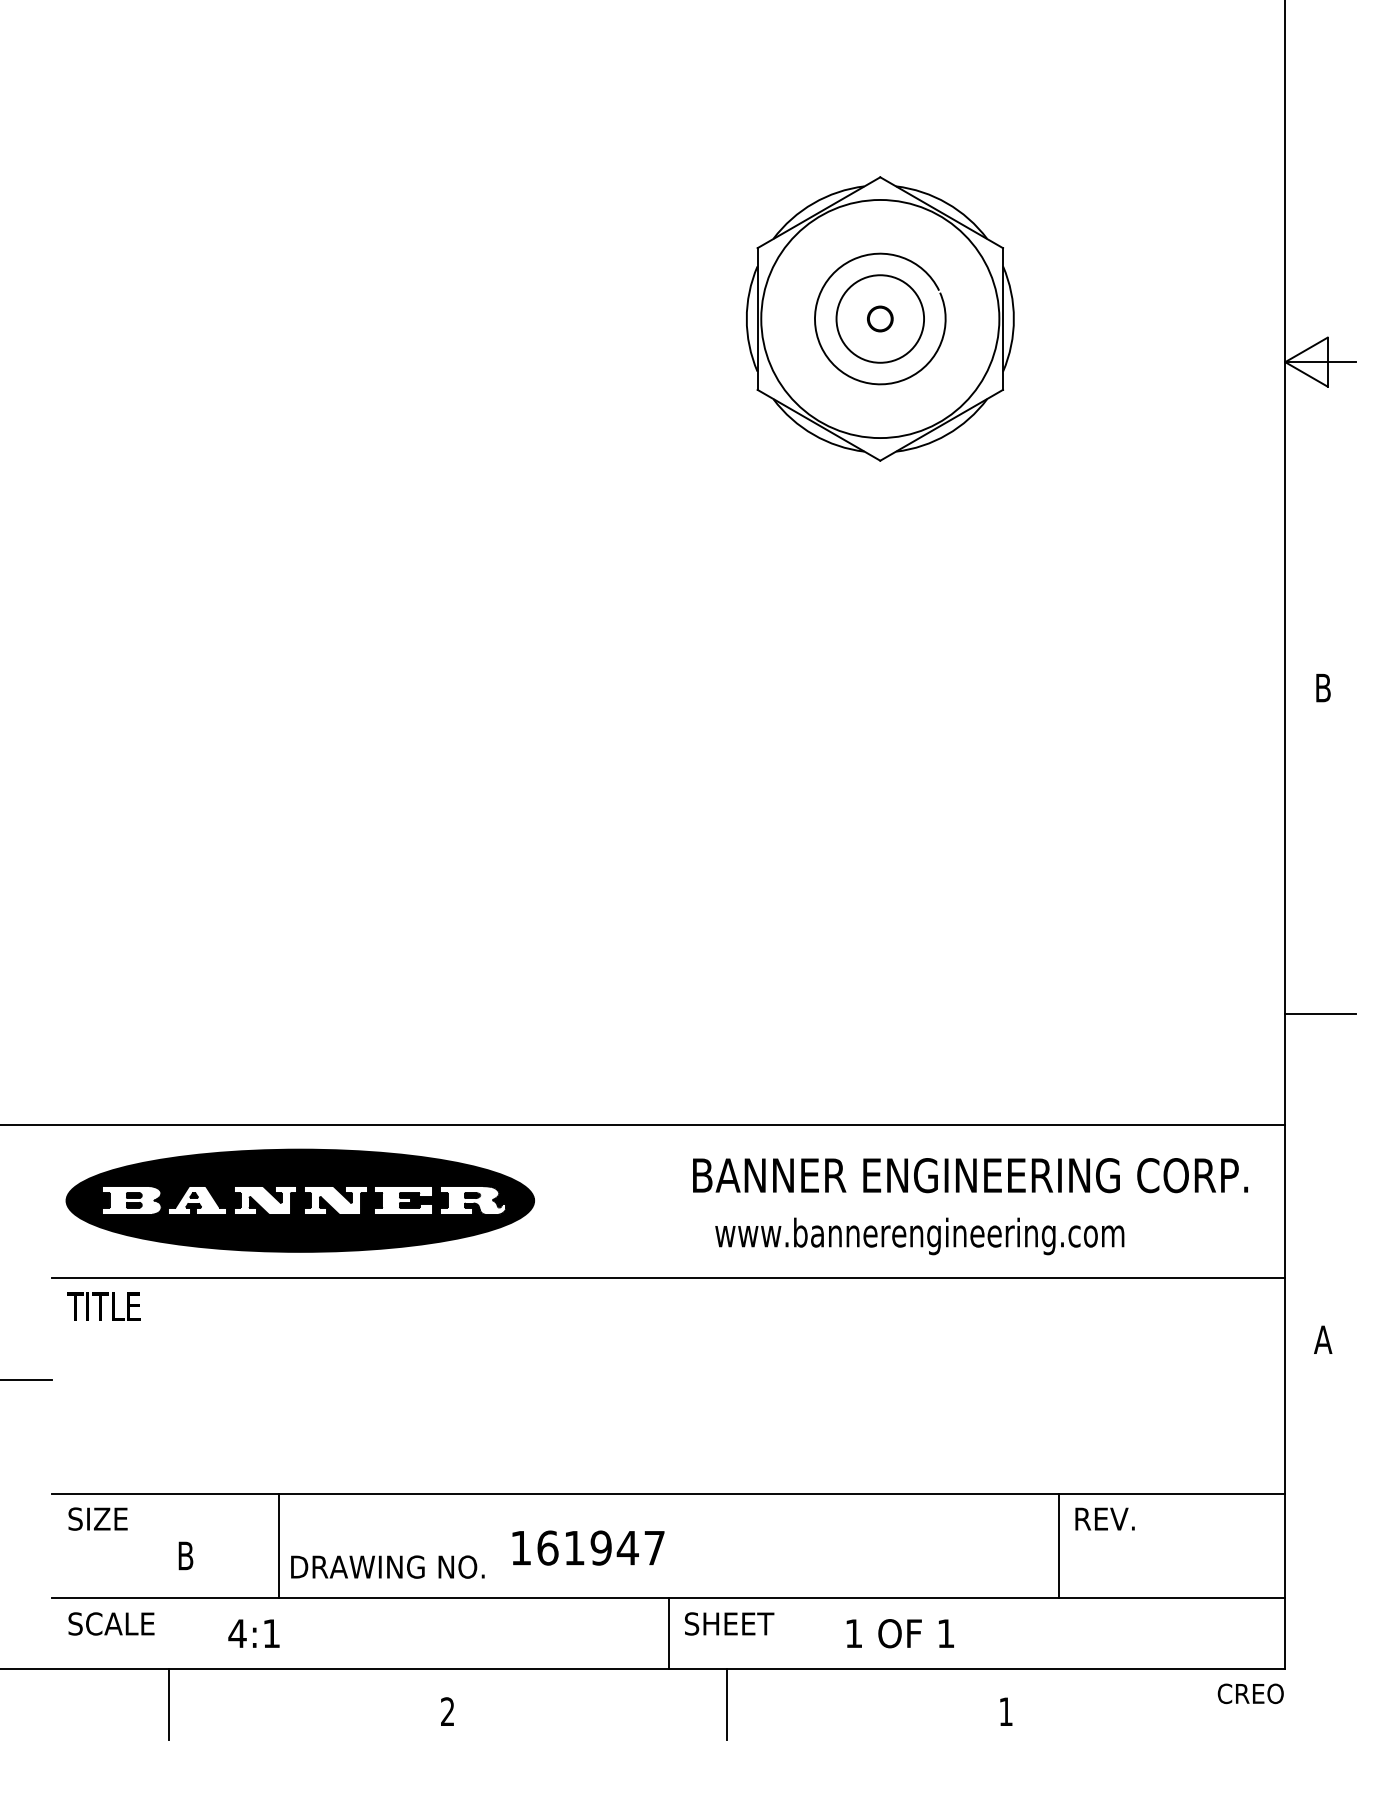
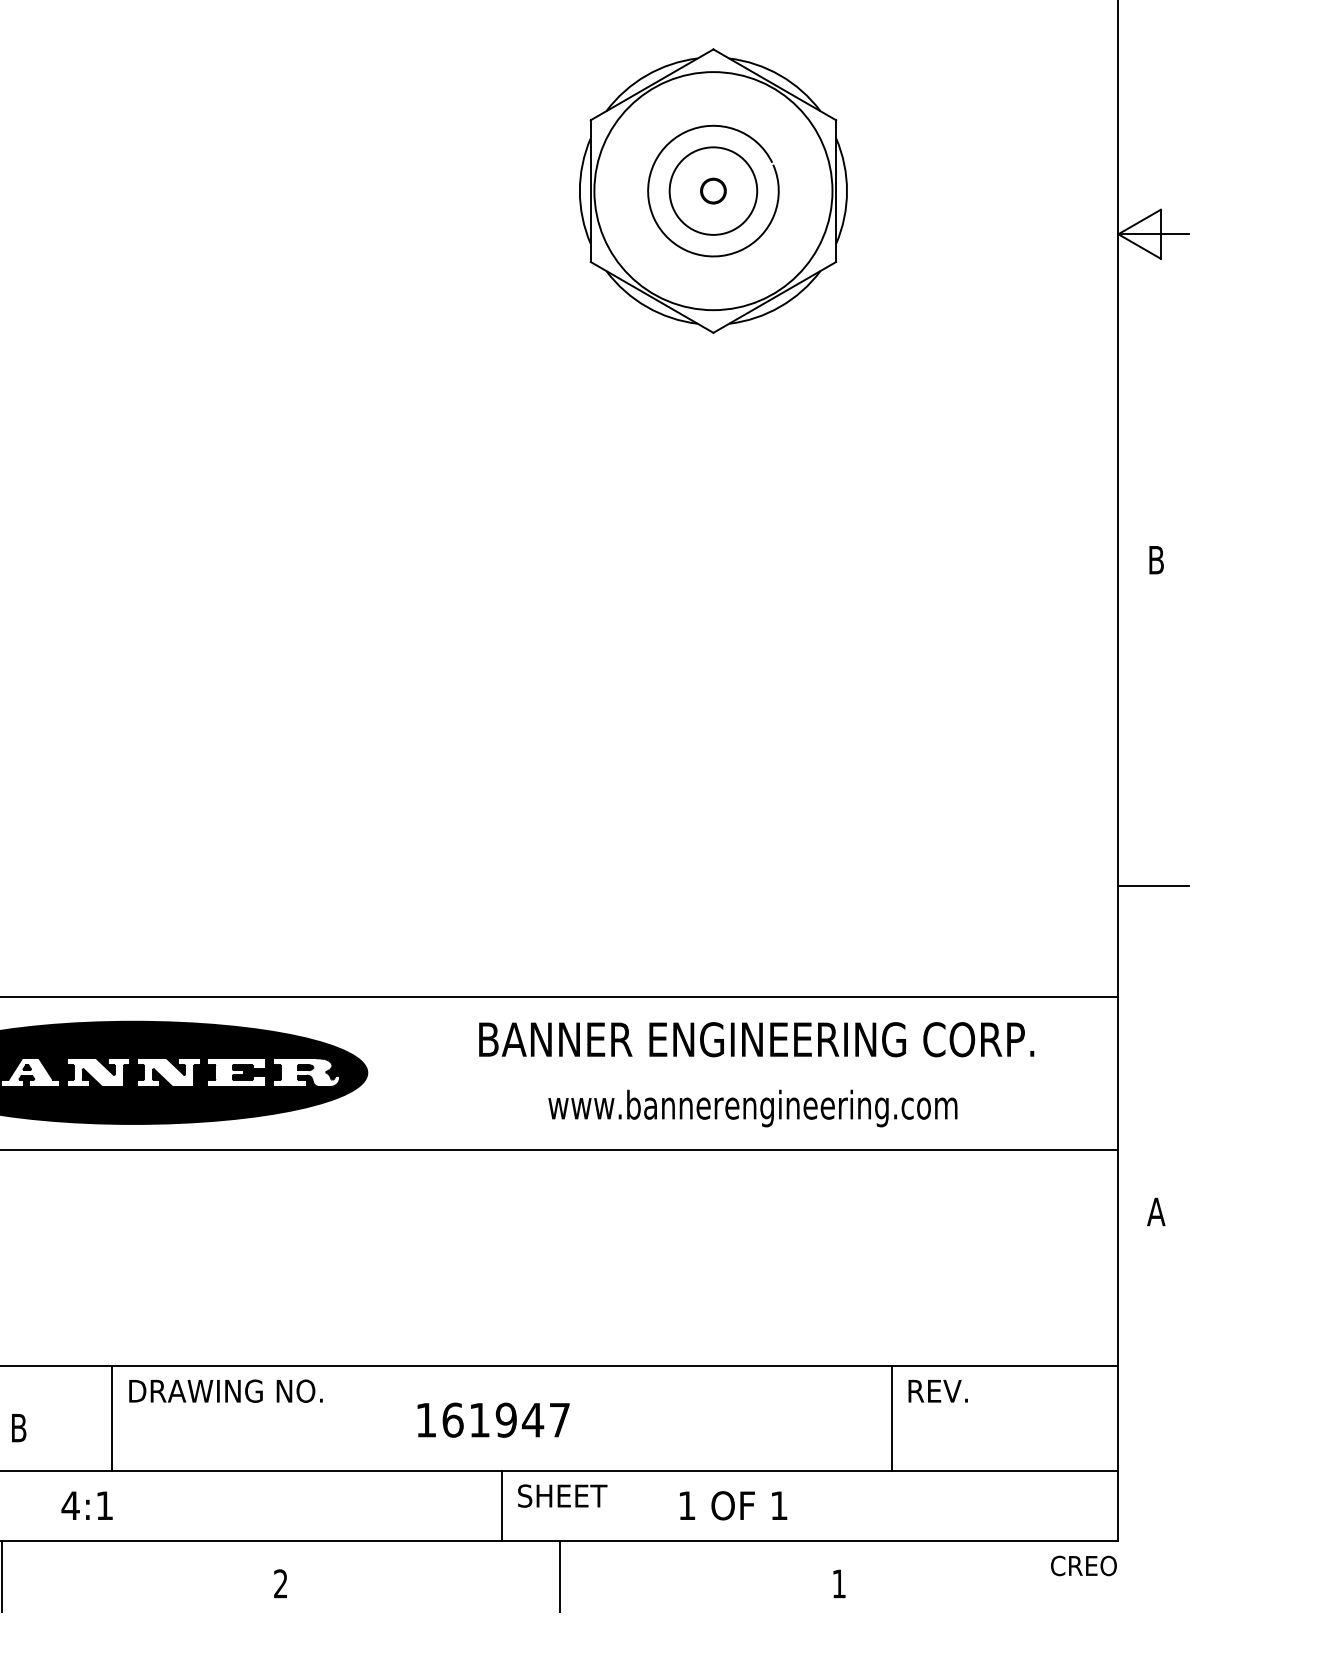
text: (970, 1175) -> (756, 1039), moved
text: (588, 1547) -> (493, 1419), moved
text: (387, 1566) -> (225, 1390), moved

